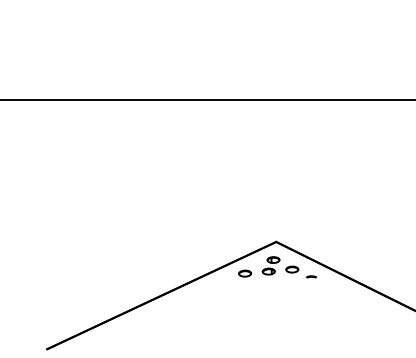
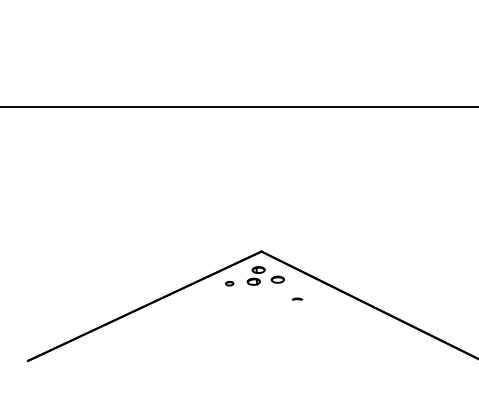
part: (244, 273) -> (229, 283), size x0.6
part: (311, 276) -> (297, 298), moved

